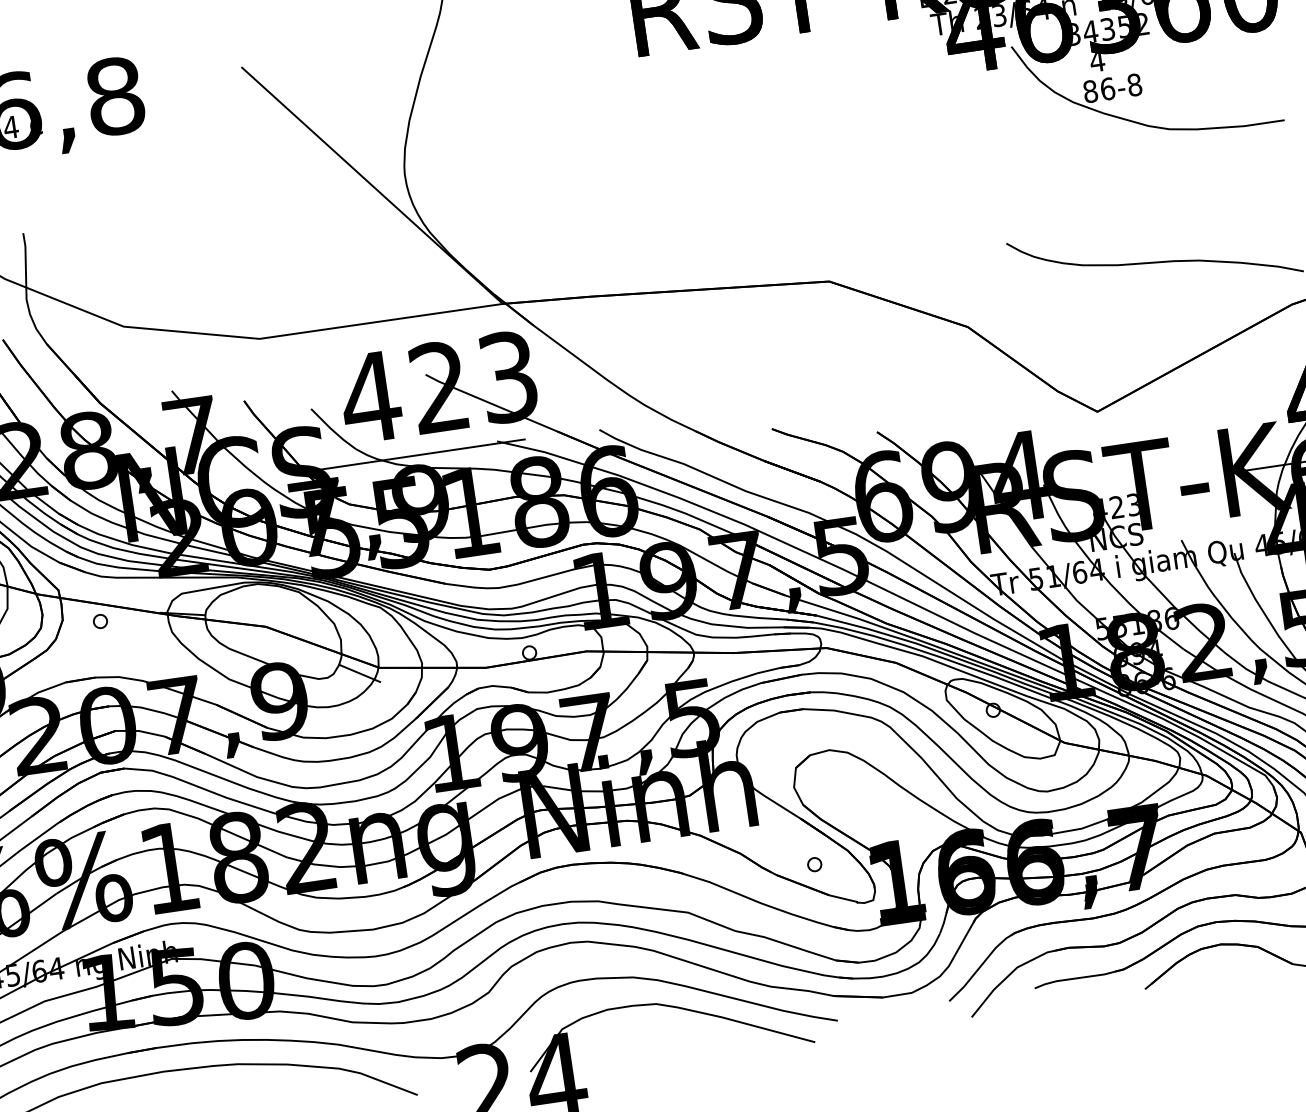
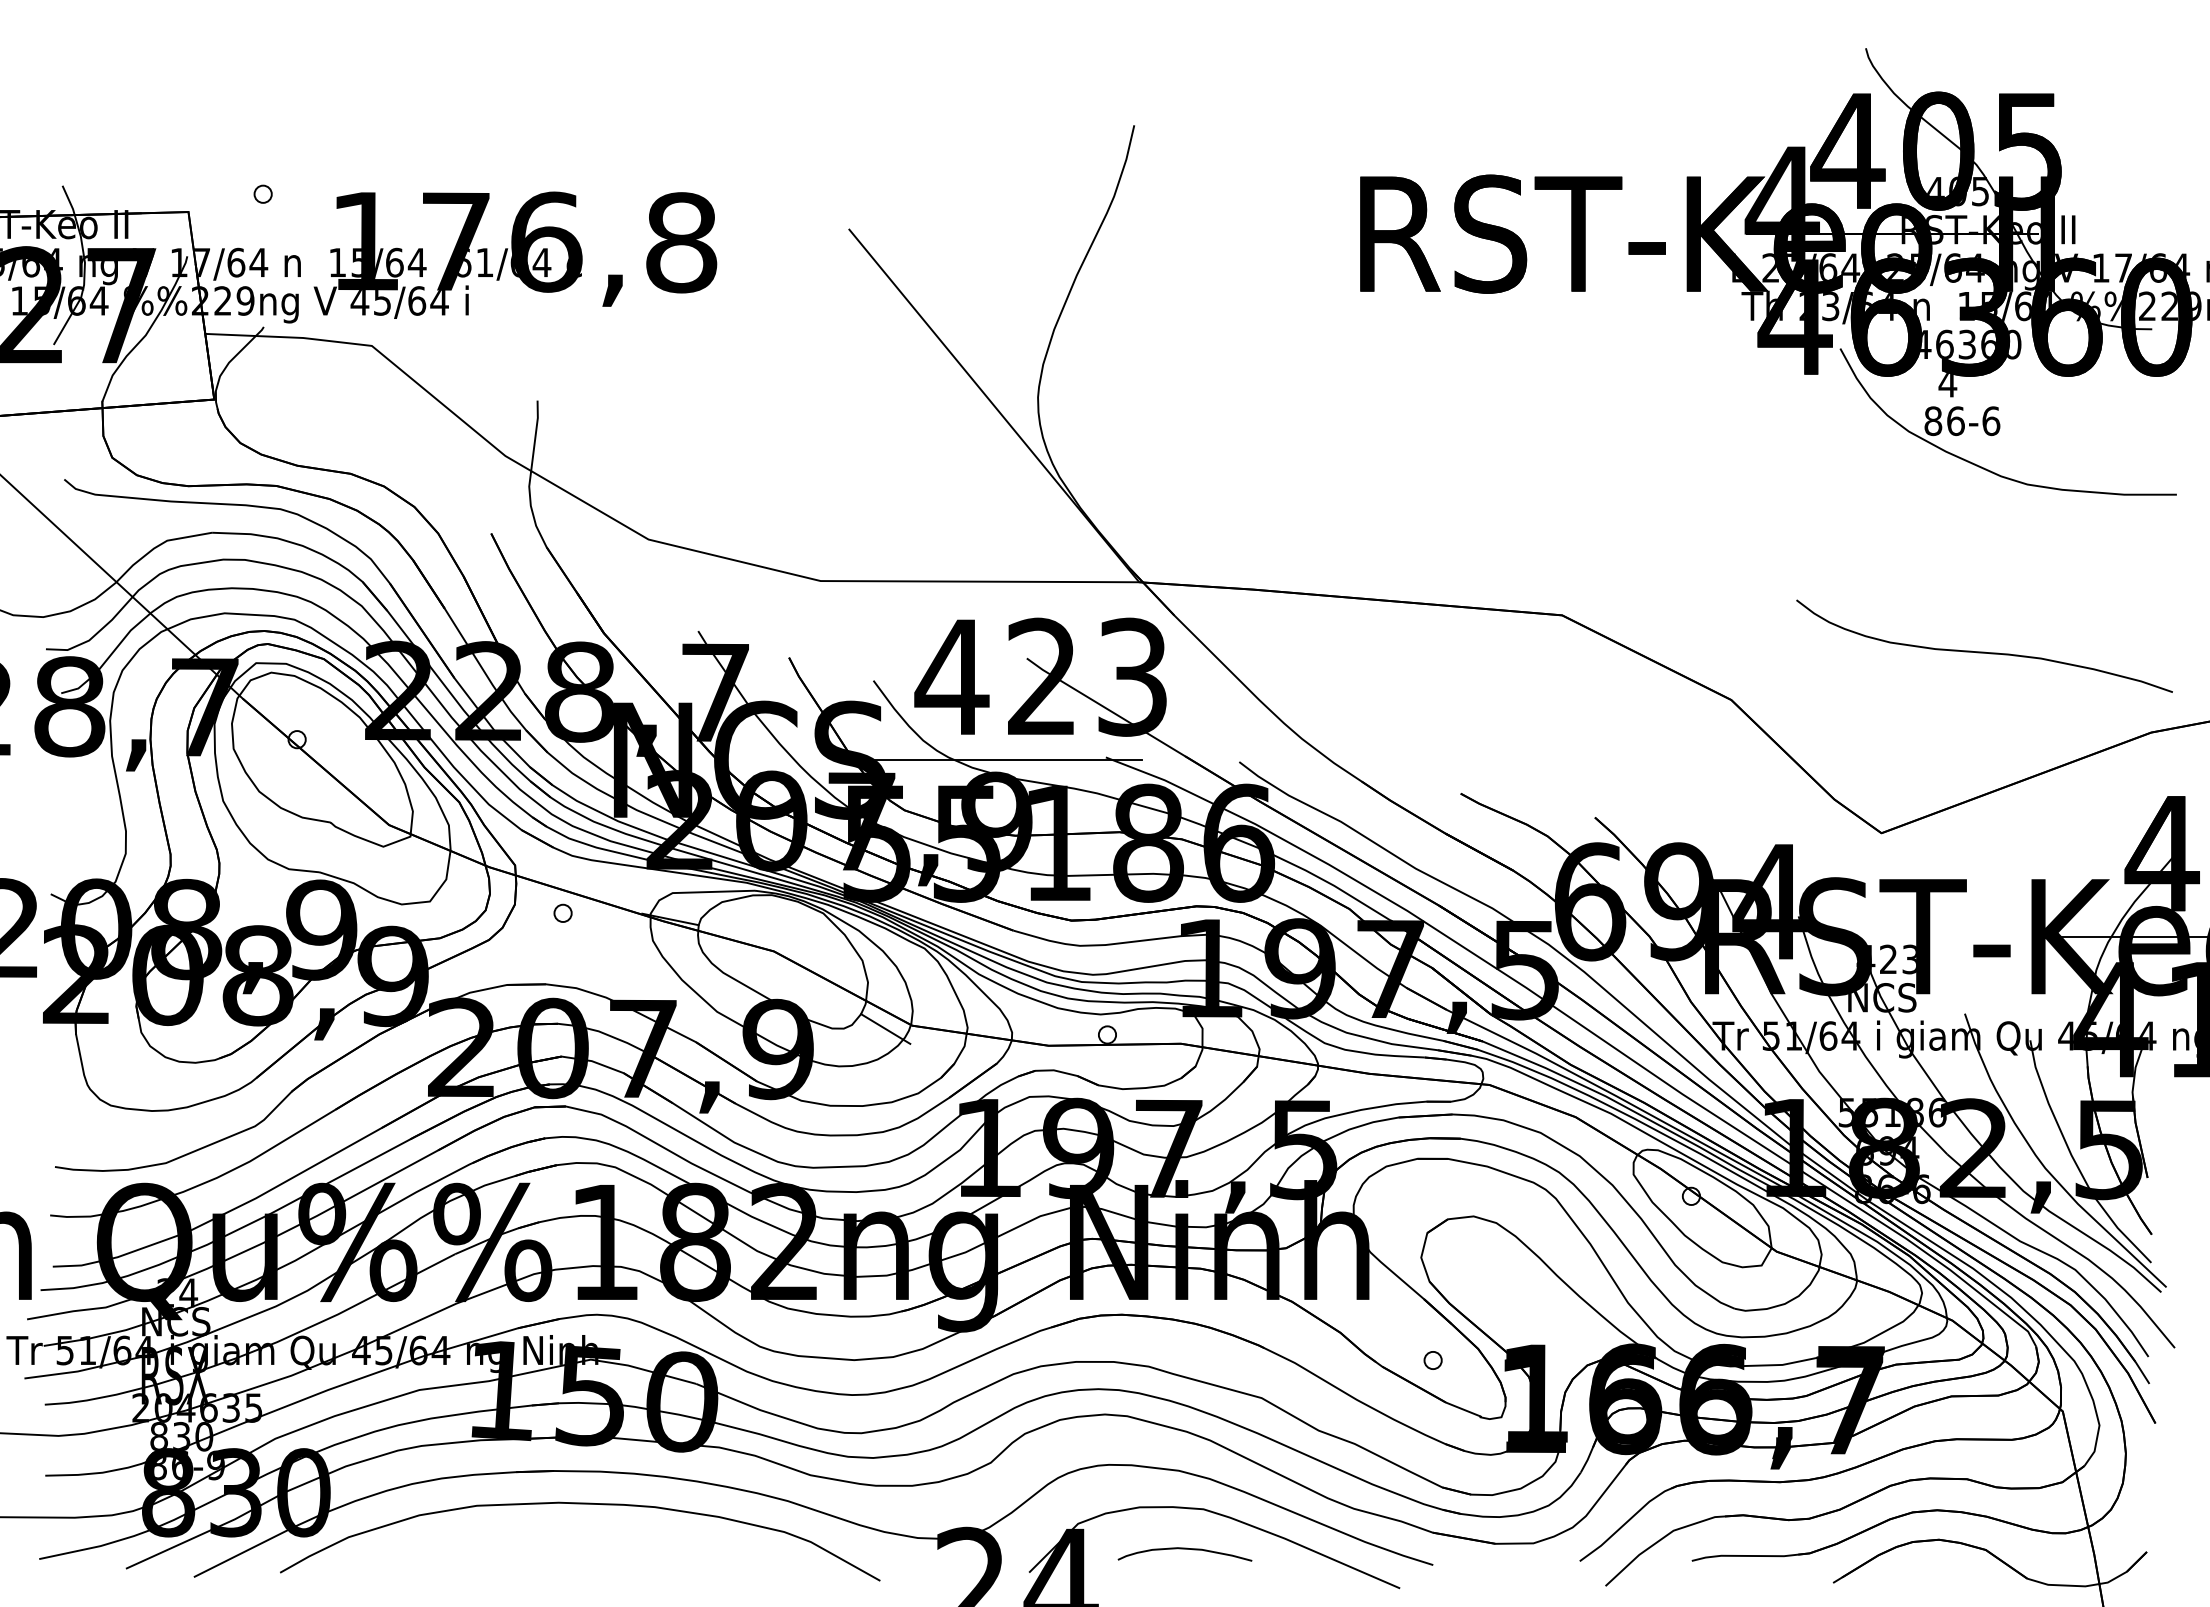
text: (1109, 28) -> (1969, 344), 34352 -> 46360
text: (1134, 84) -> (1991, 420), 86-8 -> 86-6
curve: (646, 1036) -> (1184, 1549), added

